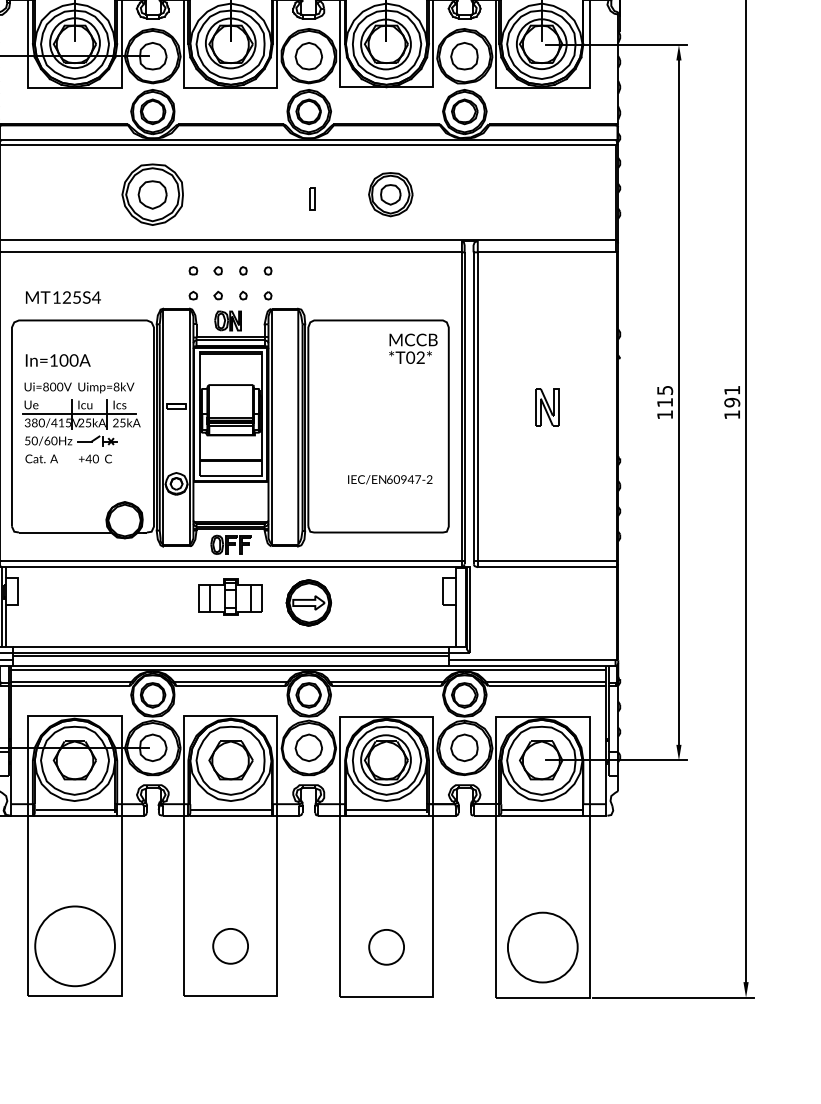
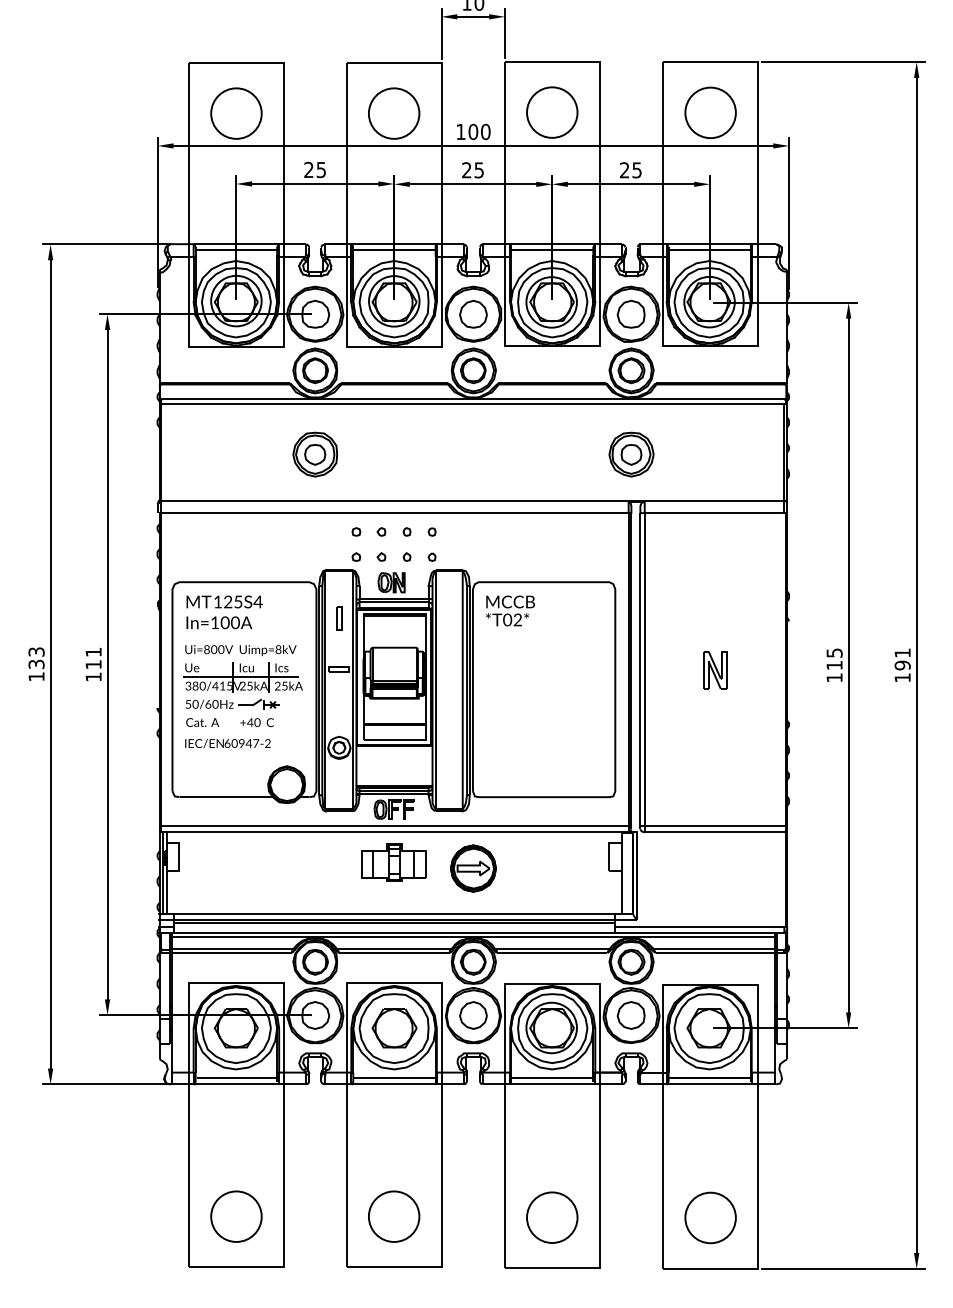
part: (153, 194) -> (315, 454), size x0.71
part: (390, 194) -> (631, 454), moved
part: (311, 199) -> (339, 618), moved
text: (63, 297) -> (224, 601), moved
text: (413, 348) -> (510, 610), moved
text: (389, 479) -> (227, 743), moved
circle: (75, 946) -> (236, 1216), size x0.62
circle: (229, 946) -> (393, 1216), size x1.43
circle: (386, 947) -> (552, 1217), size x1.43
circle: (542, 947) -> (710, 1217), size x0.71

